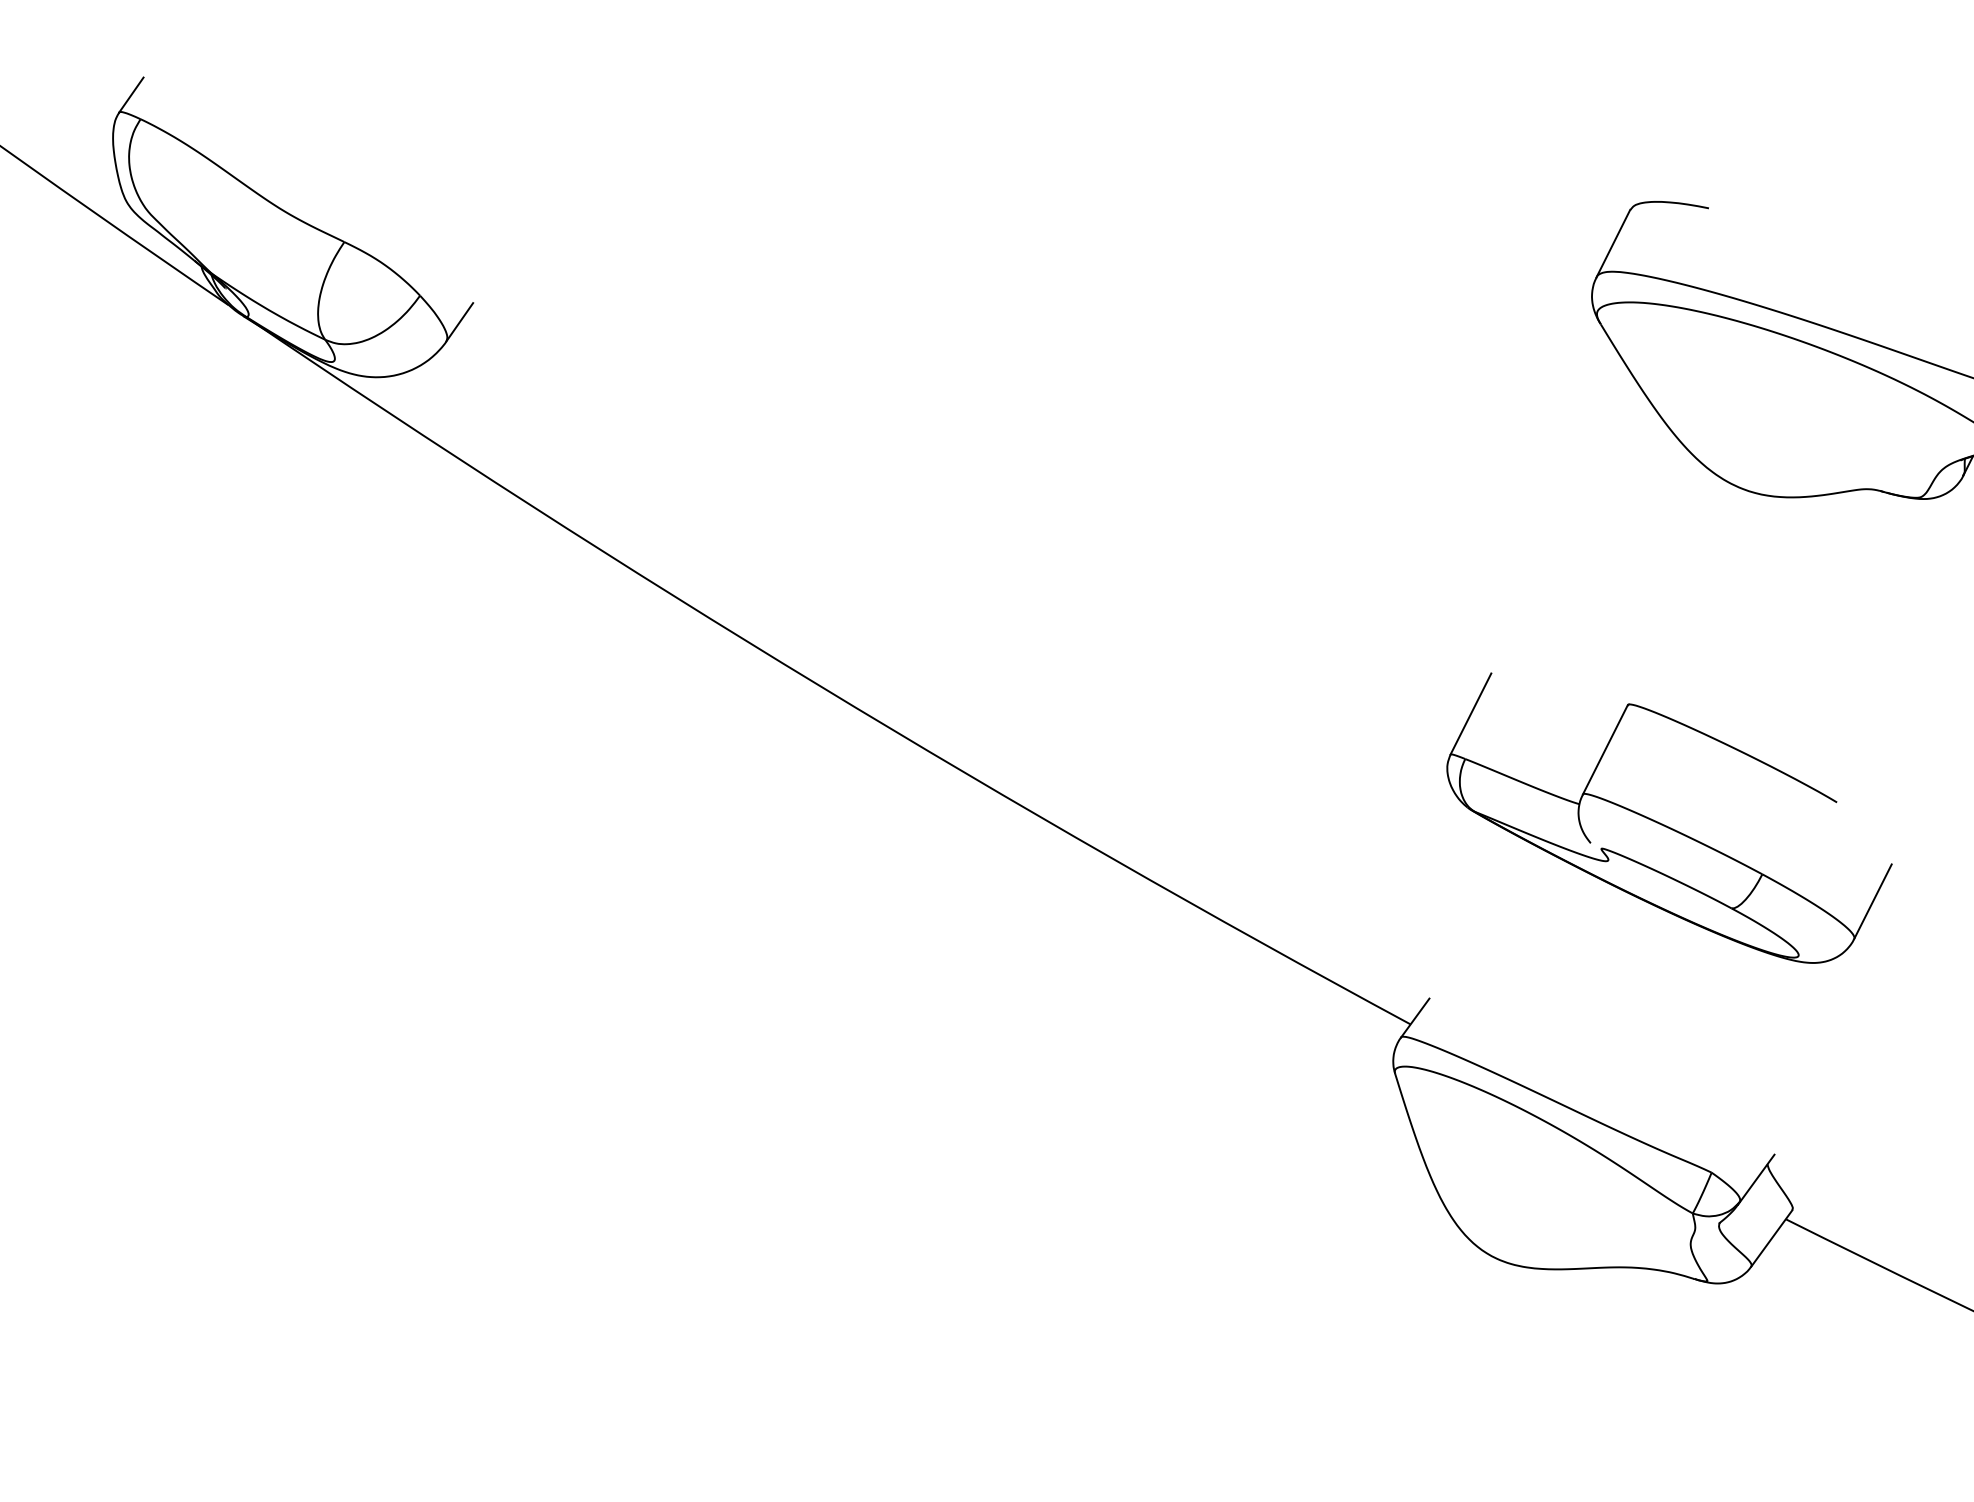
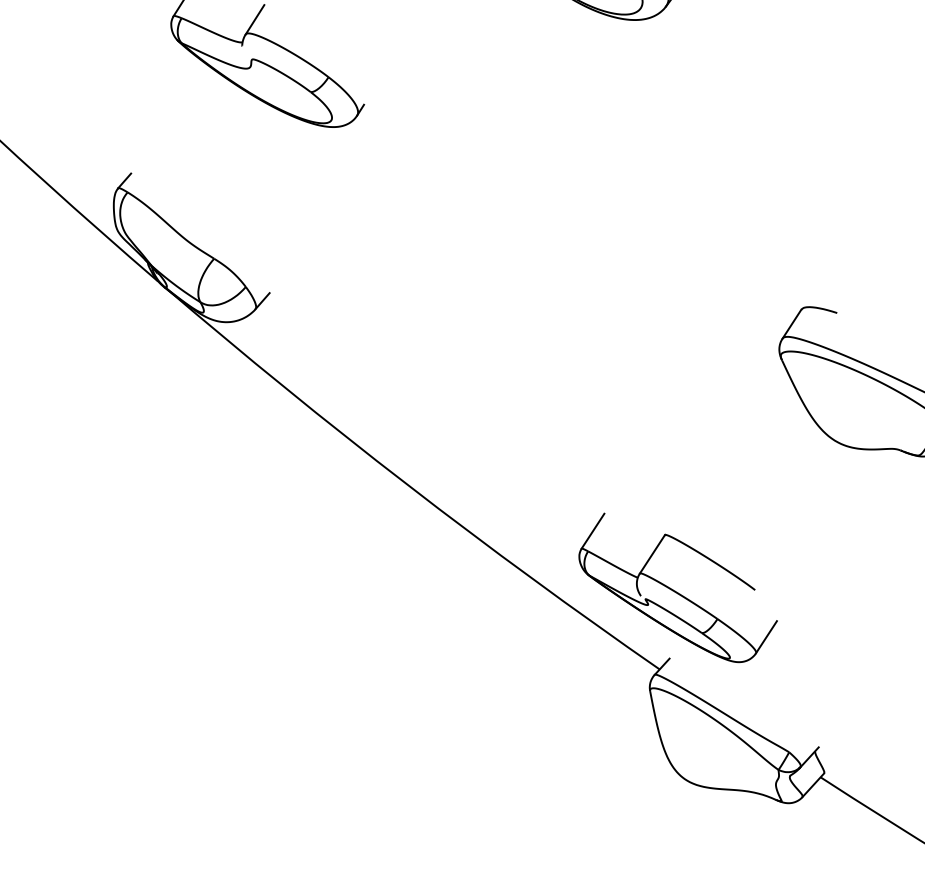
part: (1667, 815) -> (677, 587), moved

